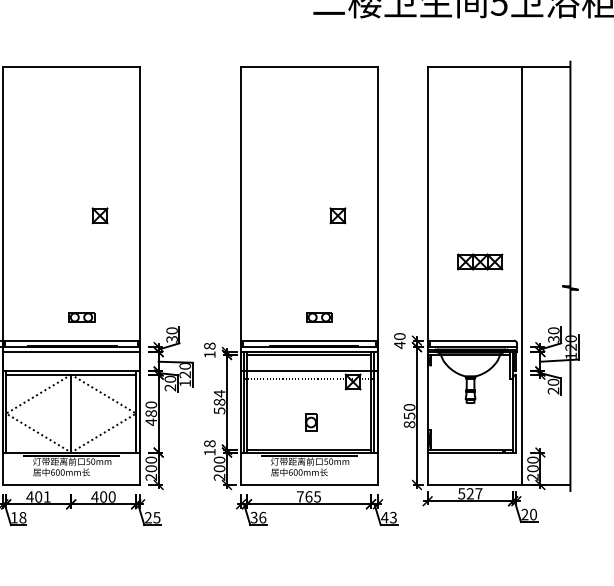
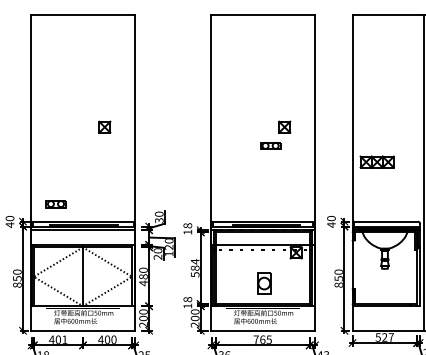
part: (480, 261) -> (377, 161), moved
part: (81, 317) -> (55, 204), moved
part: (319, 317) -> (270, 145), moved
part: (311, 422) -> (264, 283), size x1.6

